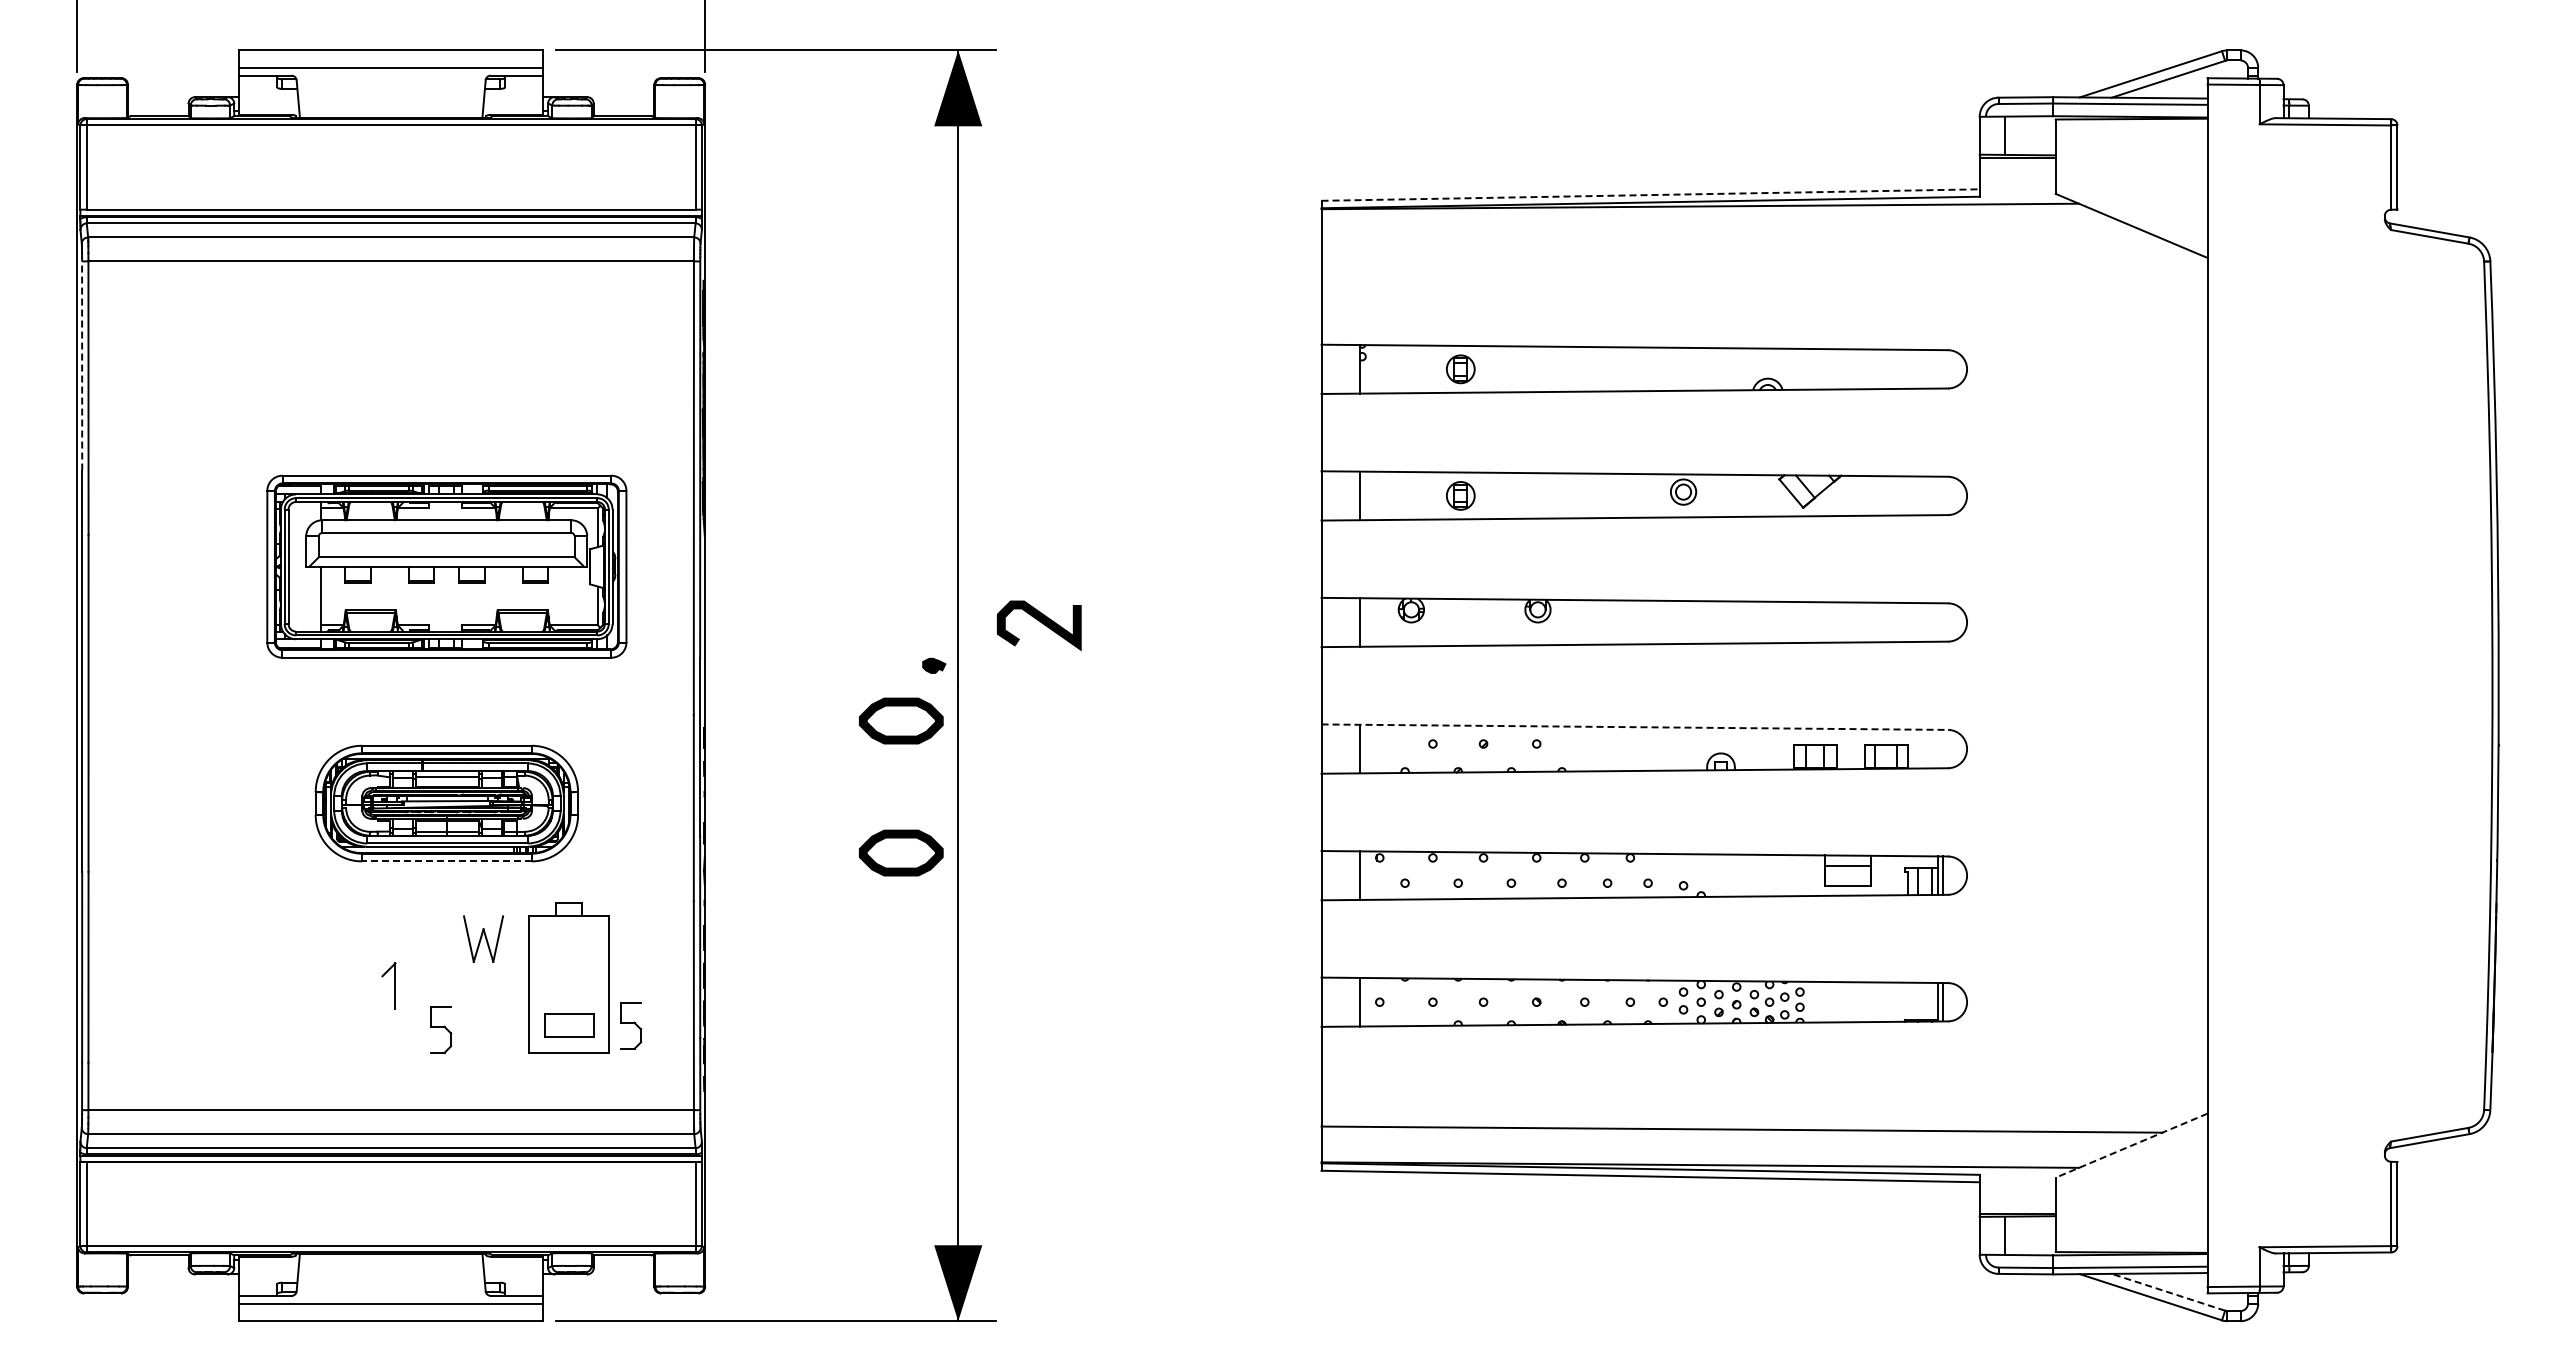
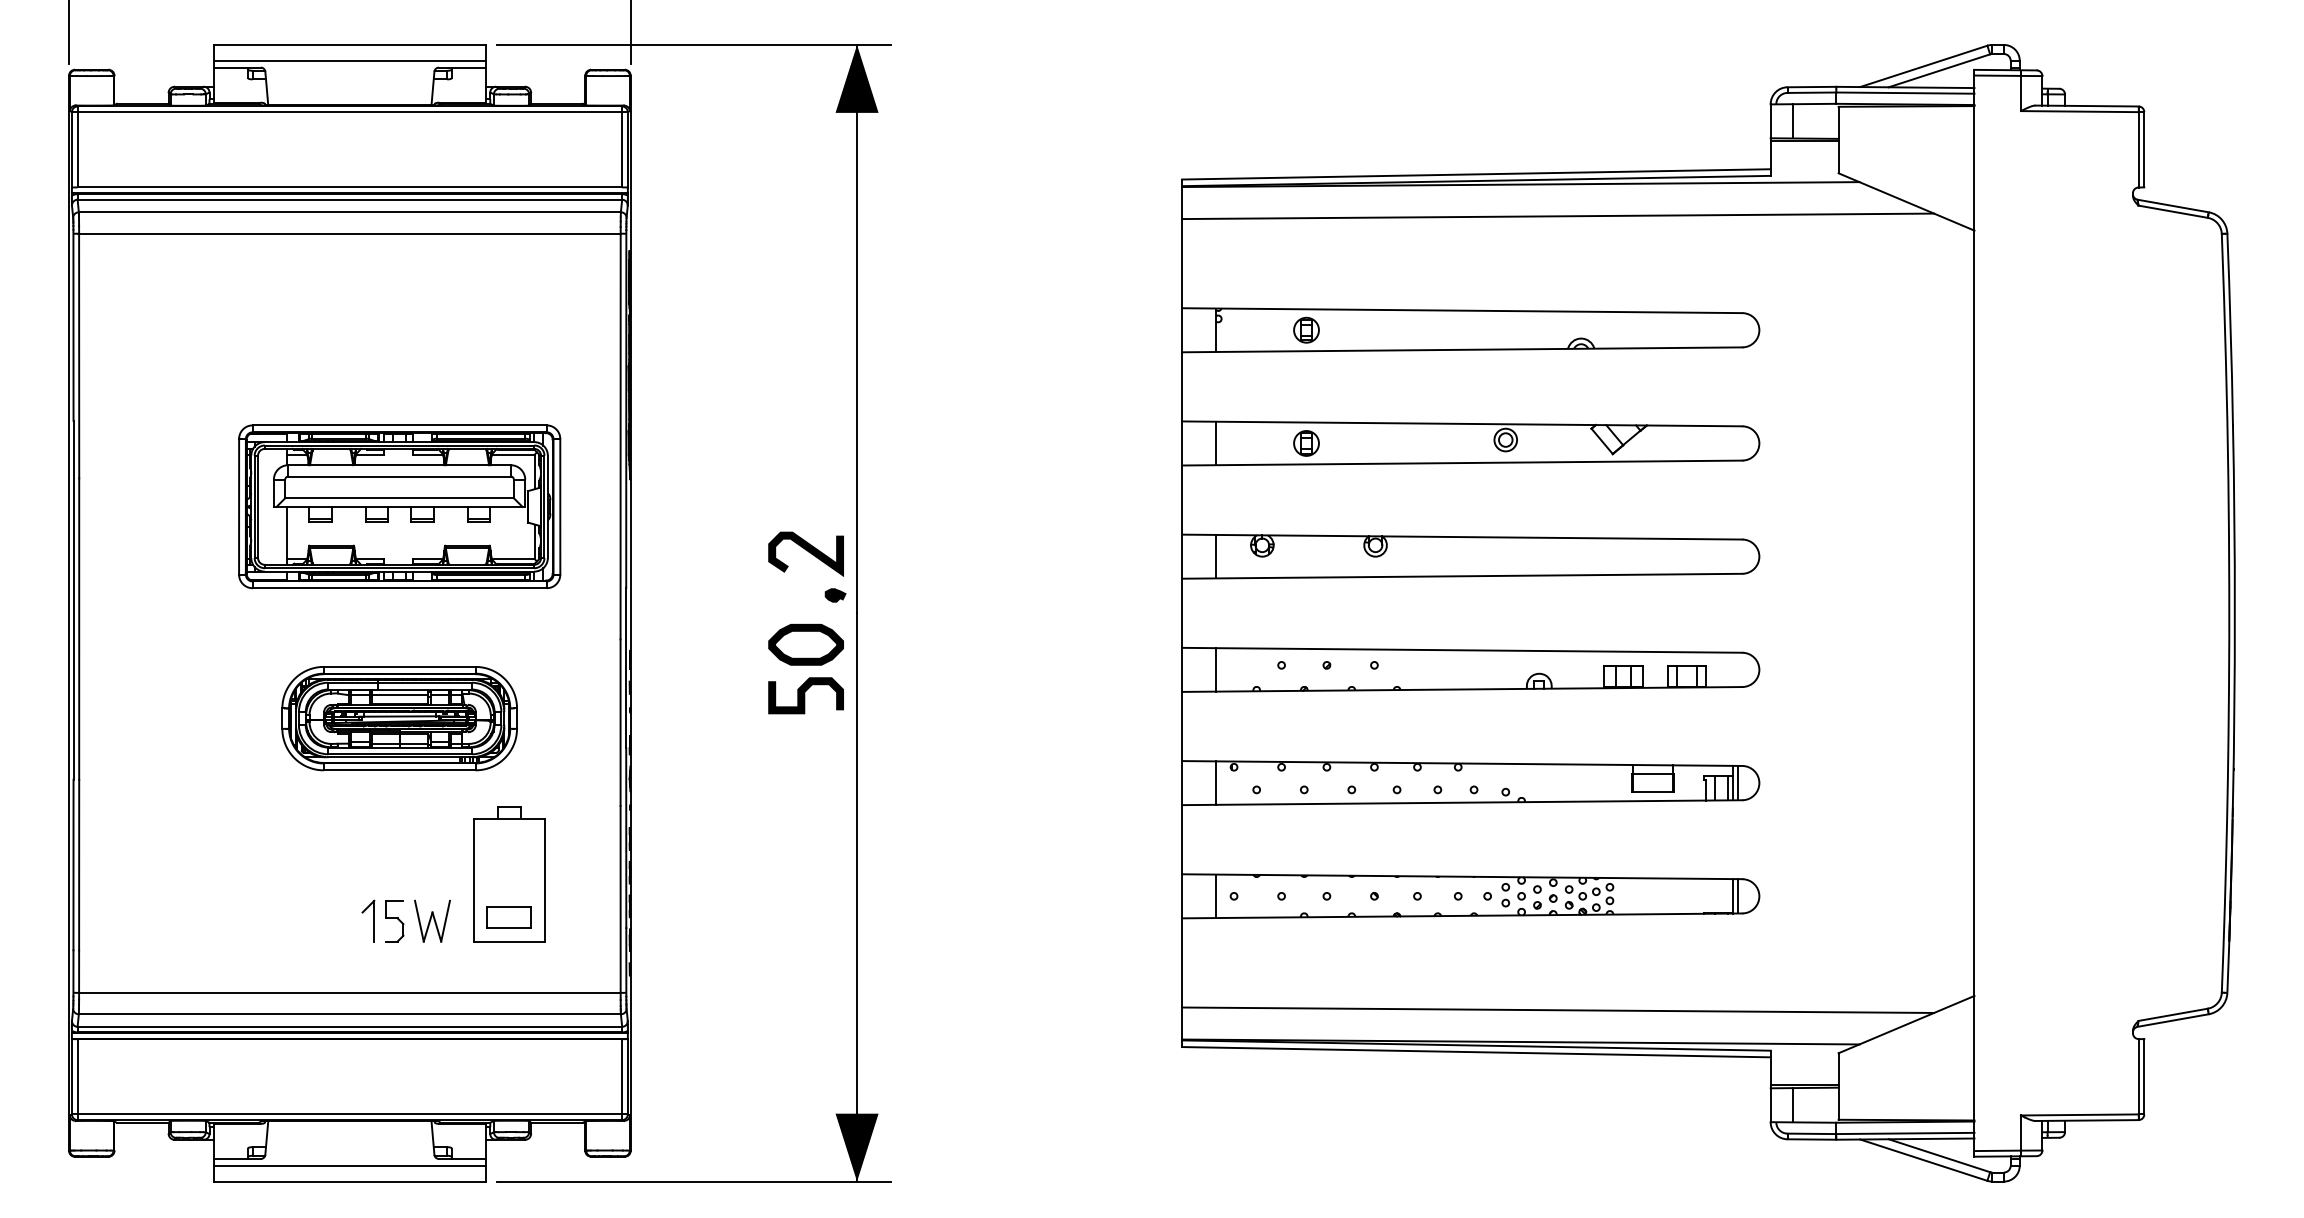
line: (1651, 195) -> (1477, 174), dashed -> solid
line: (1741, 241) -> (1557, 215), added
line: (82, 363) -> (73, 325), dashed -> solid
curve: (1041, 623) -> (808, 552), moved
line: (1635, 727) -> (1462, 650), dashed -> solid
curve: (900, 777) -> (805, 695), added
part: (901, 852) -> (806, 762), removed
line: (446, 861) -> (399, 770), dashed -> solid
part: (483, 938) -> (432, 920), moved
part: (388, 985) -> (368, 920), moved
part: (631, 1025) -> (564, 917), removed
line: (2131, 1145) -> (1906, 1024), dashed -> solid
line: (2168, 1292) -> (1939, 1155), dashed -> solid

